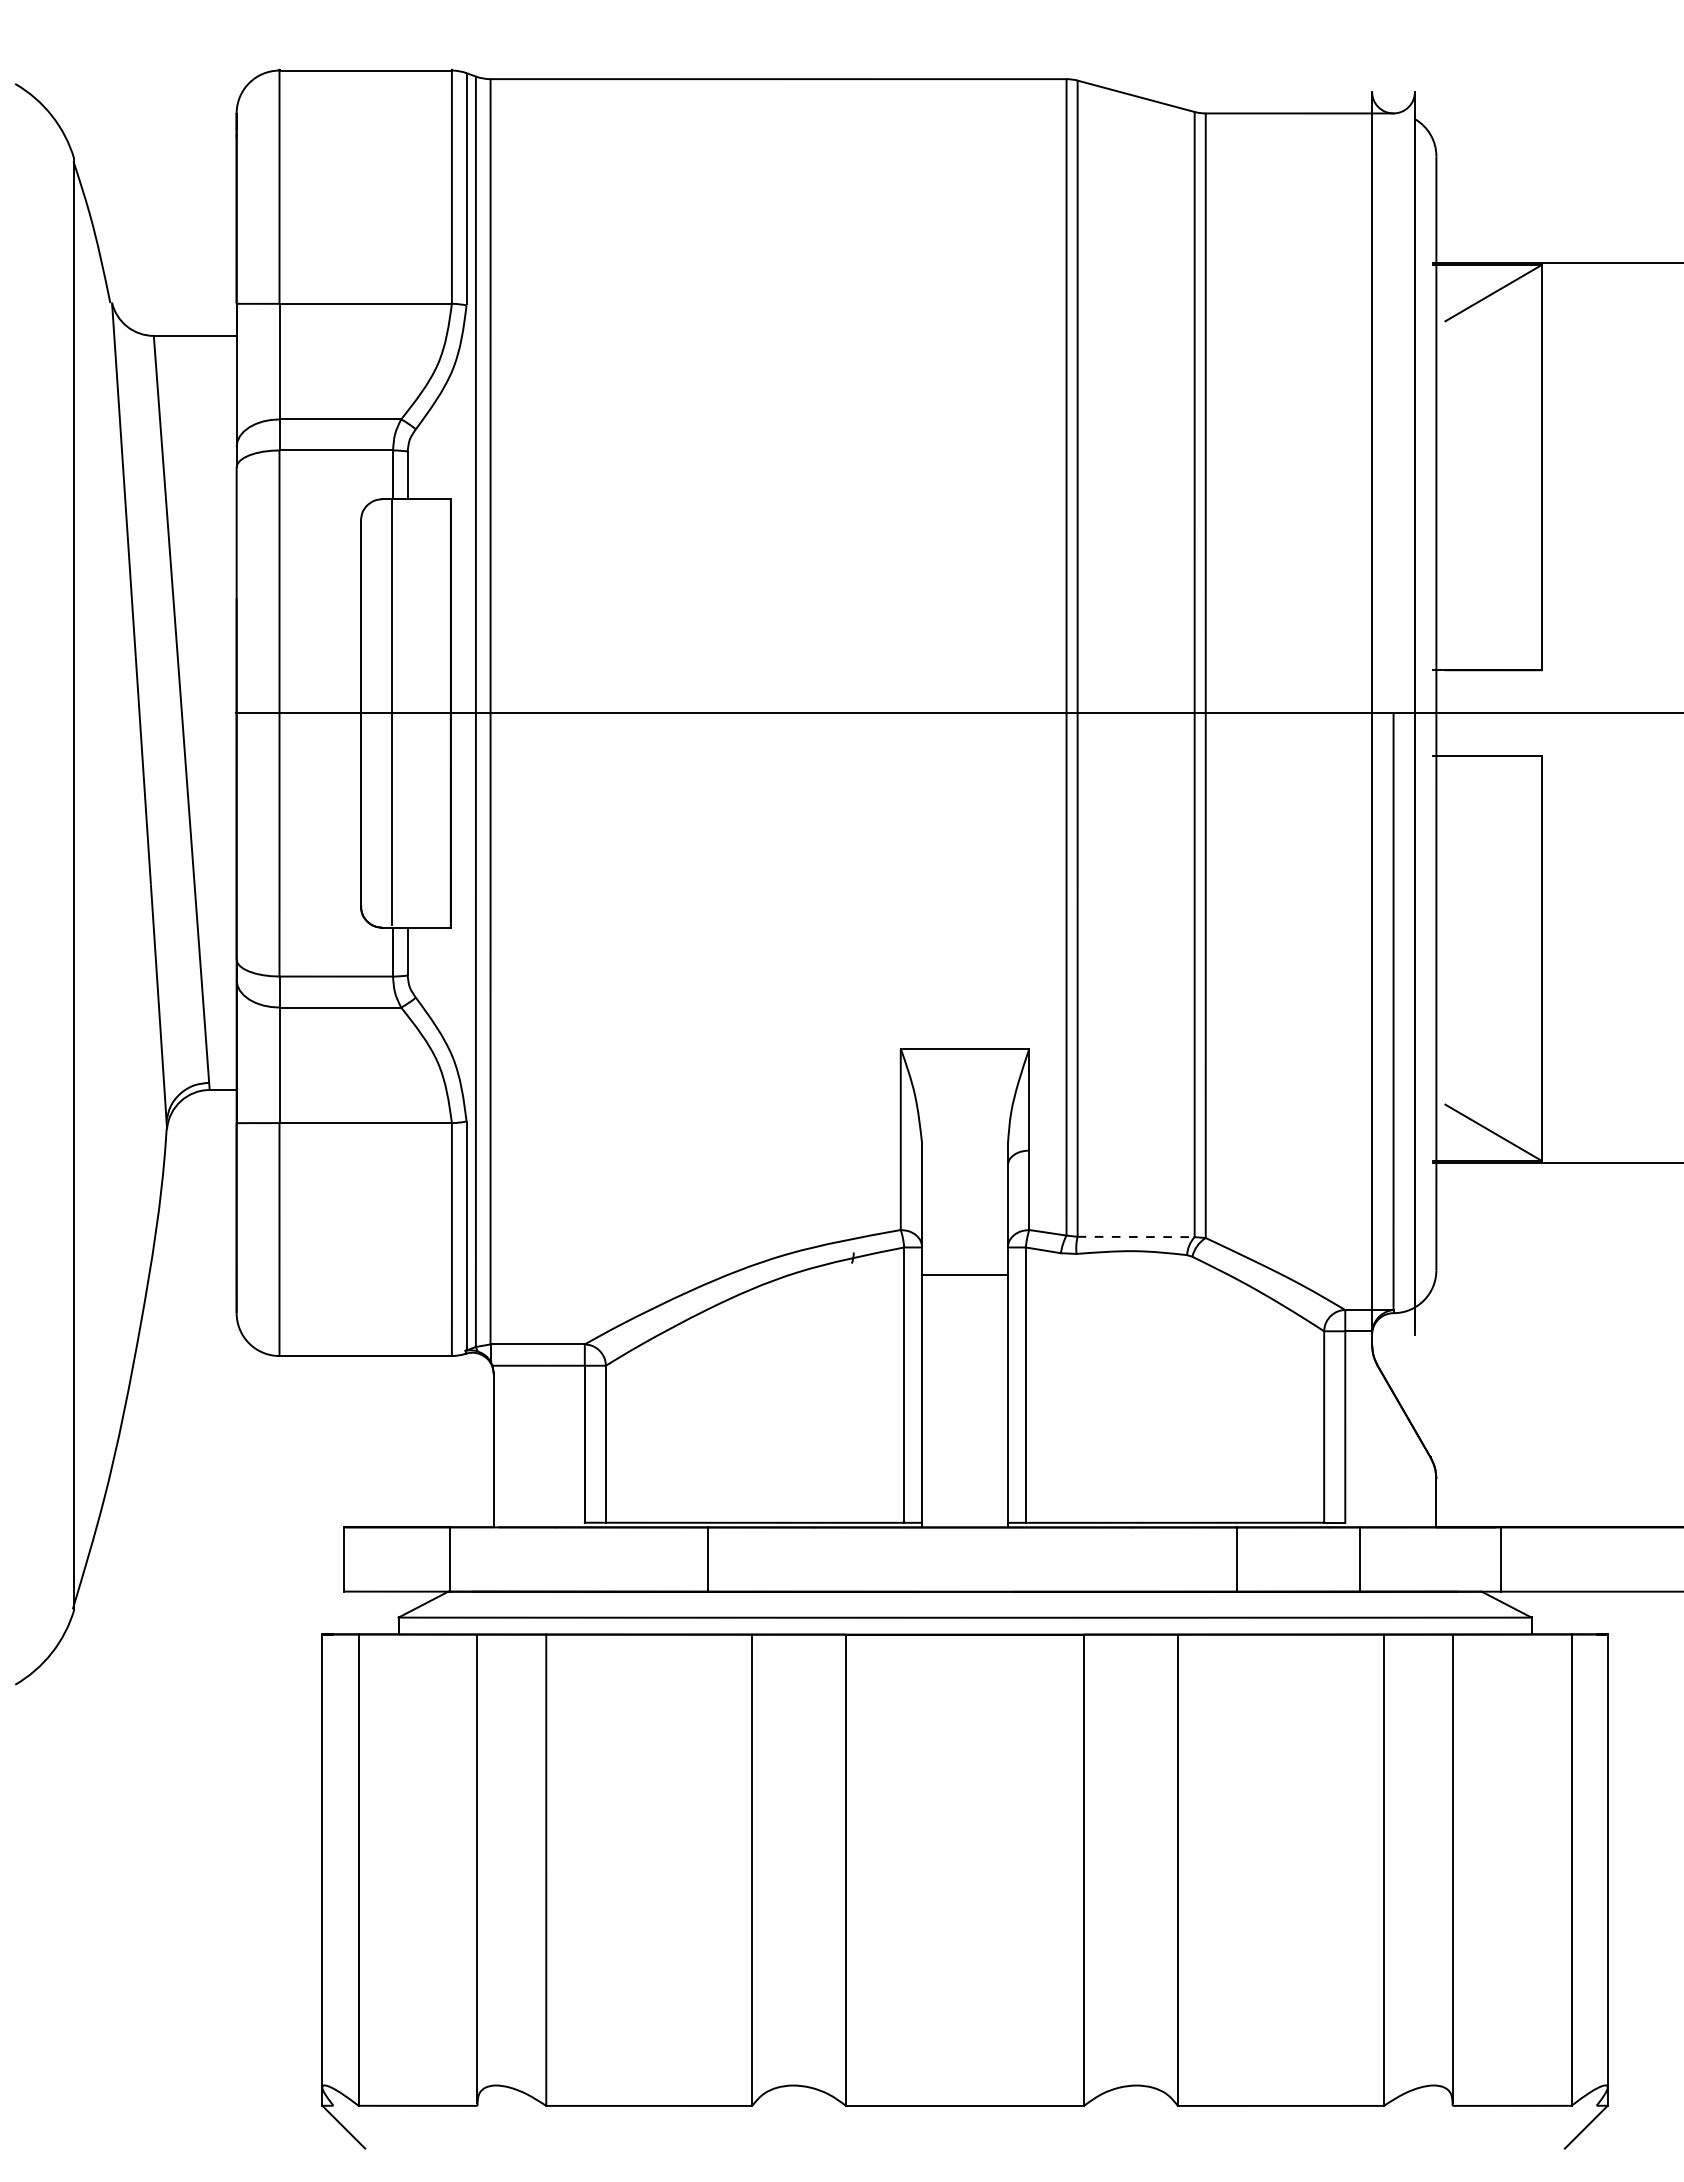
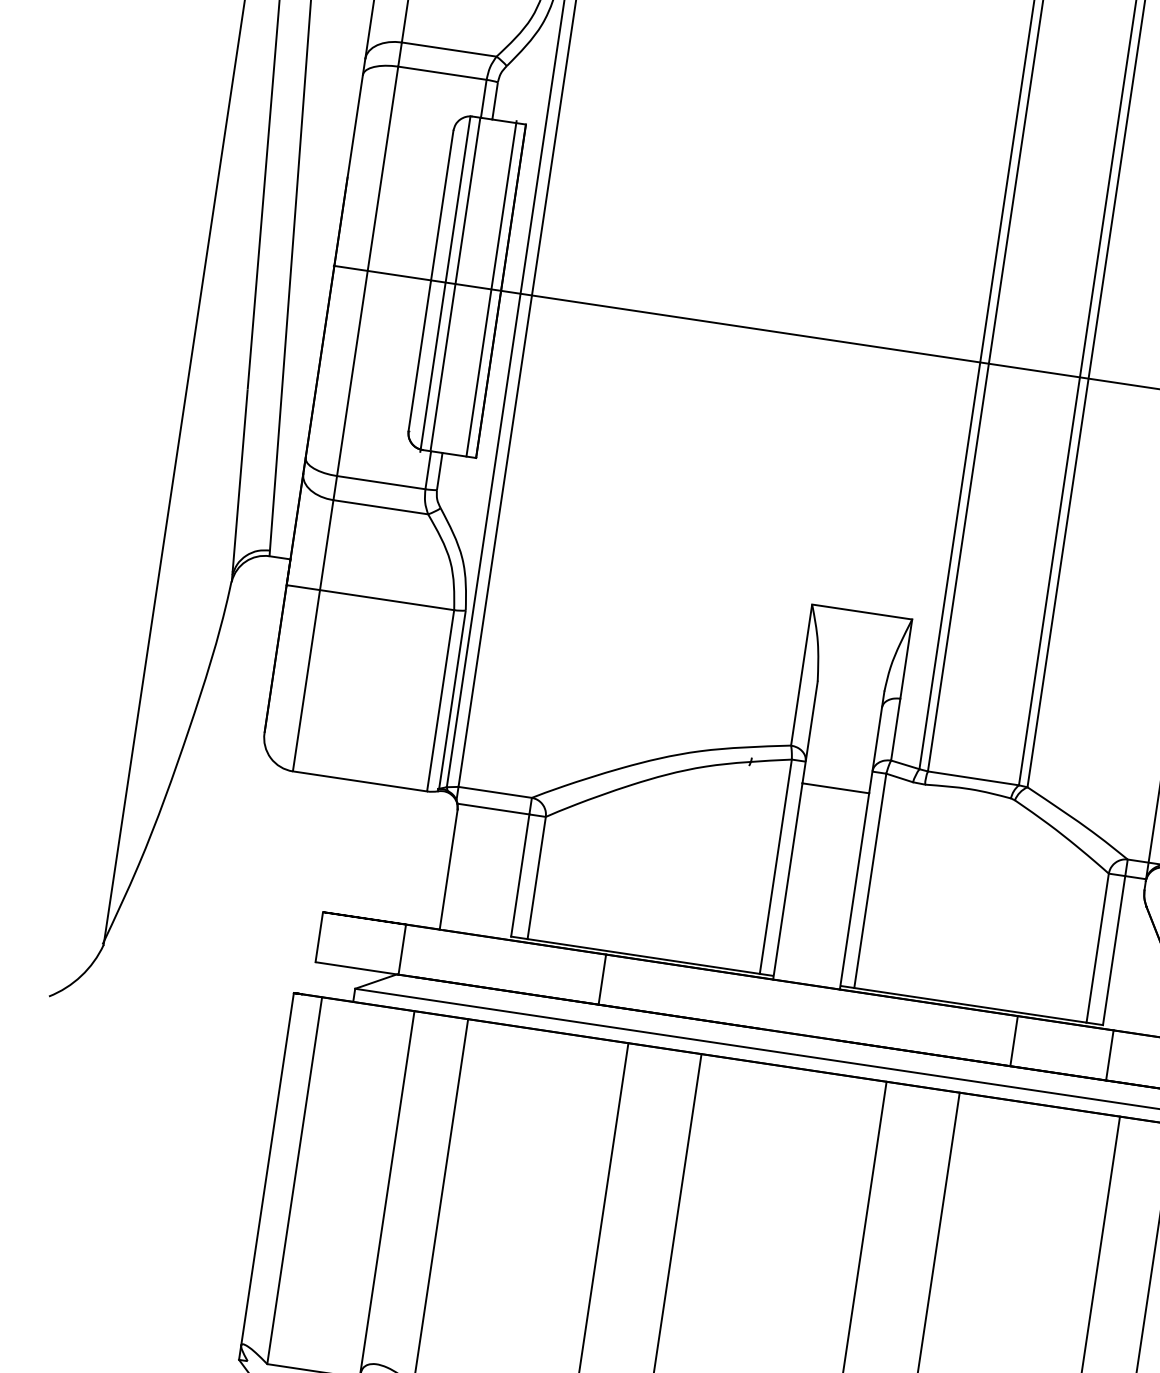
line: (438, 711) -> (491, 288), added
line: (379, 714) -> (445, 283), added
line: (1136, 1236) -> (973, 778), dashed -> solid

